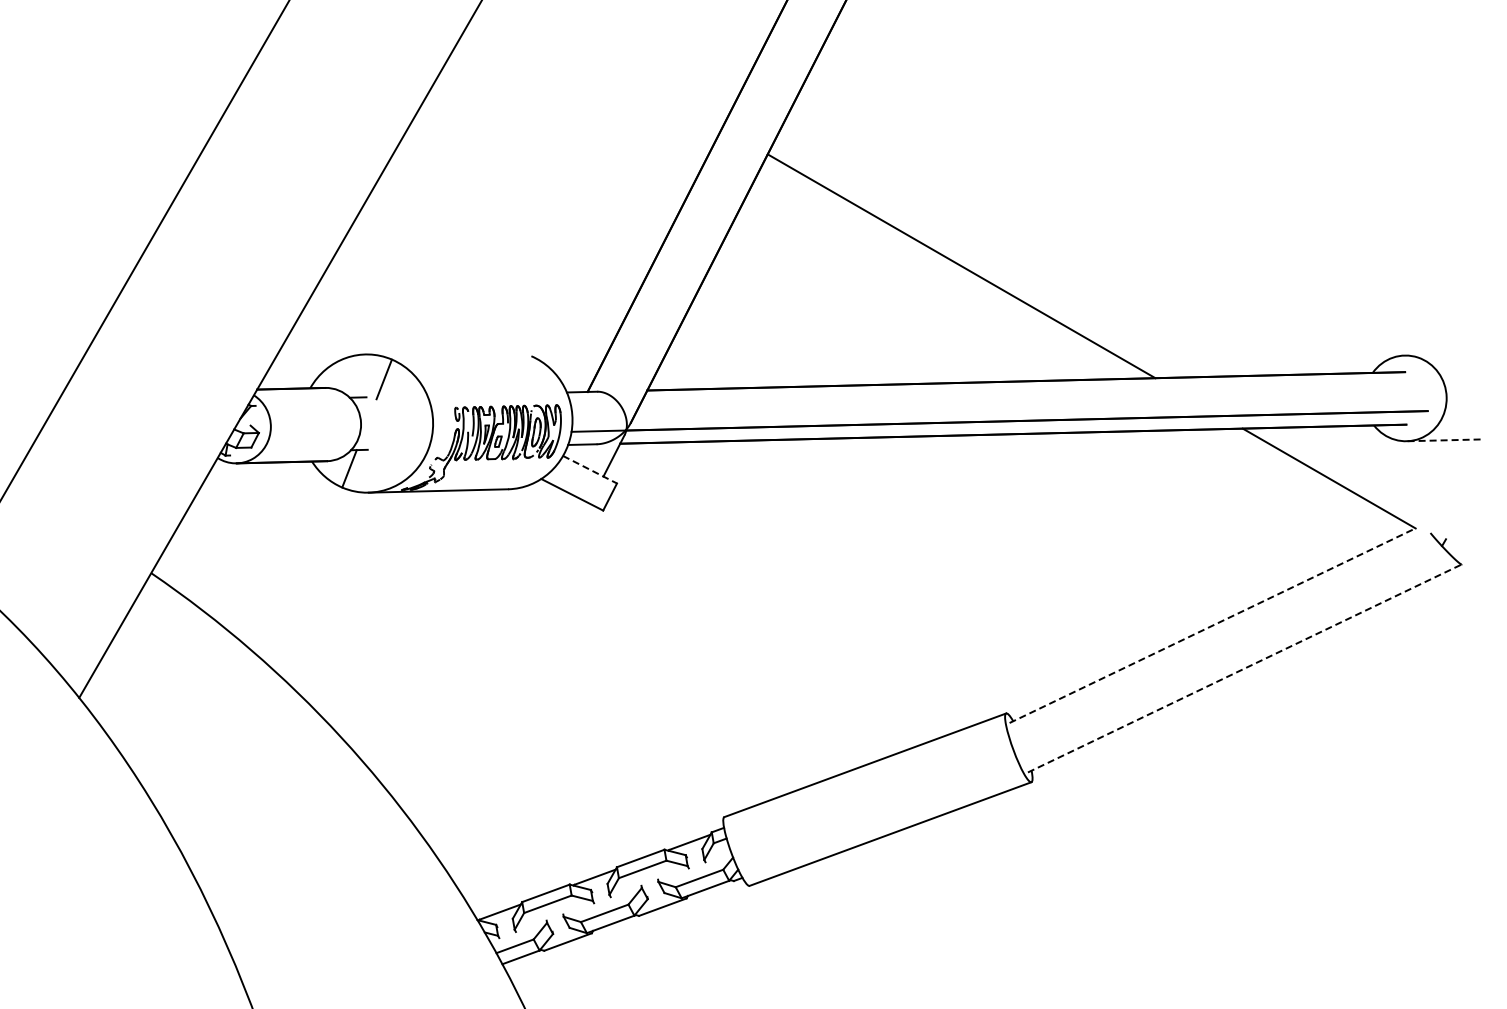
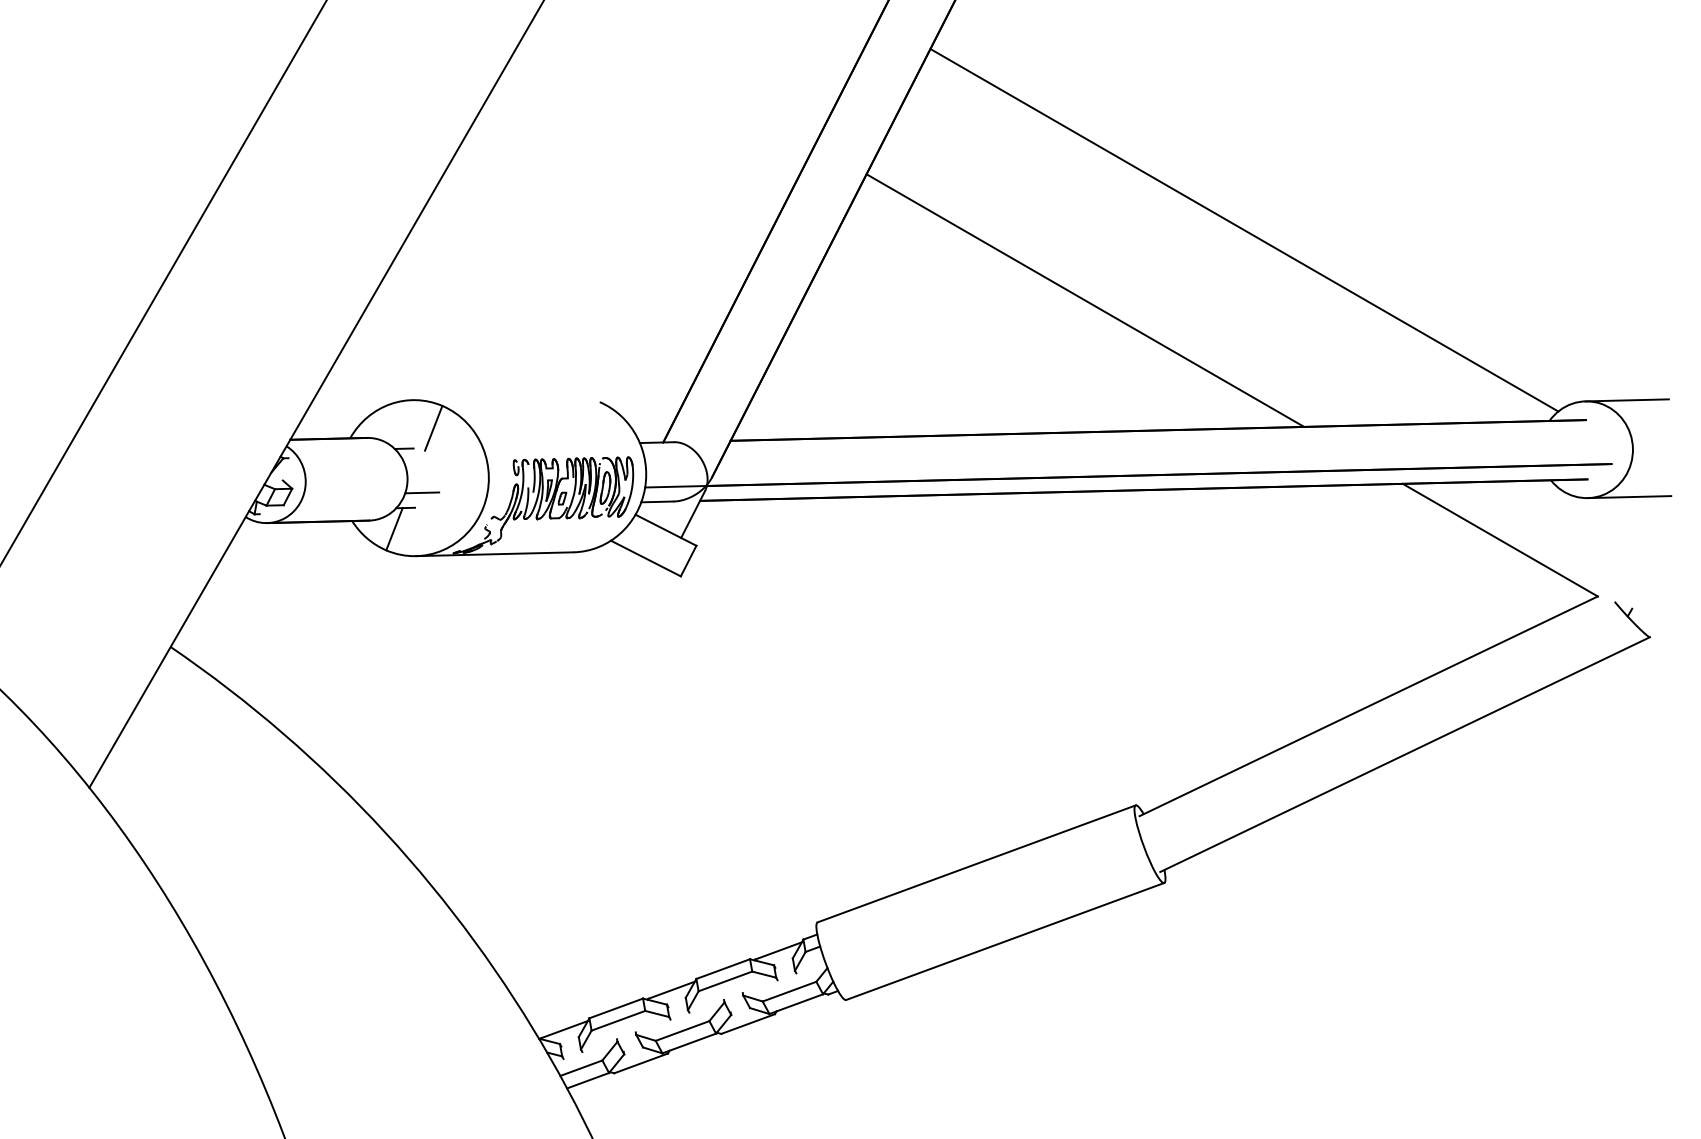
line: (1102, 203) -> (1244, 229), added
line: (1441, 354) -> (1627, 400), added
line: (374, 436) -> (422, 492), added
line: (1443, 440) -> (1629, 497), dashed -> solid
line: (590, 469) -> (666, 529), dashed -> solid
line: (1213, 625) -> (1369, 706), dashed -> solid
line: (1244, 668) -> (1404, 754), dashed -> solid

